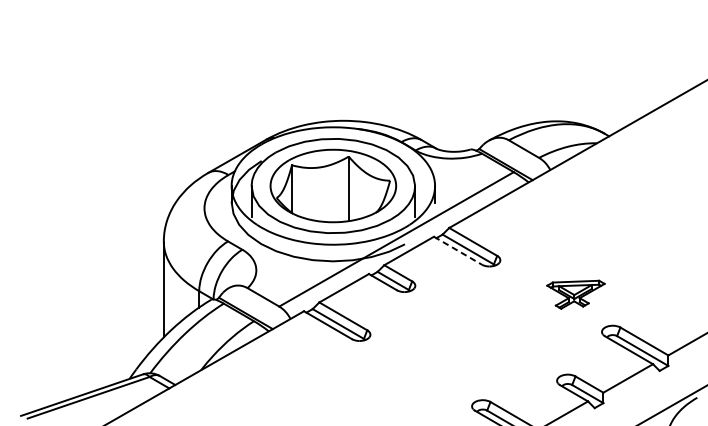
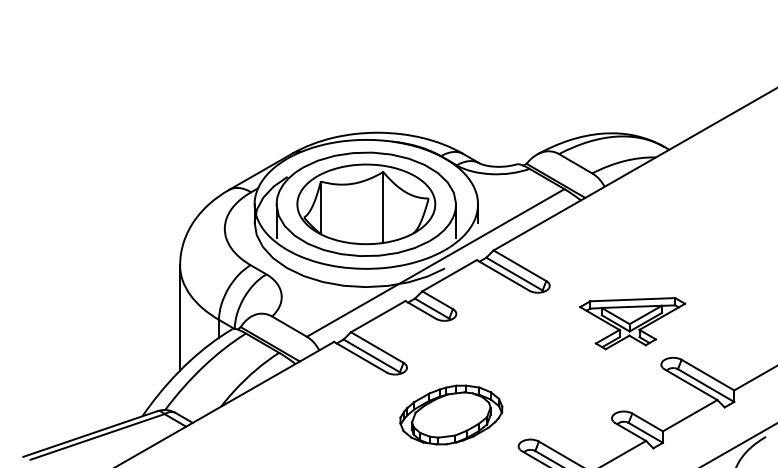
line: (458, 250) -> (503, 275), dashed -> solid
part: (575, 294) -> (632, 323), size x1.67
part: (410, 377) -> (451, 414), added

